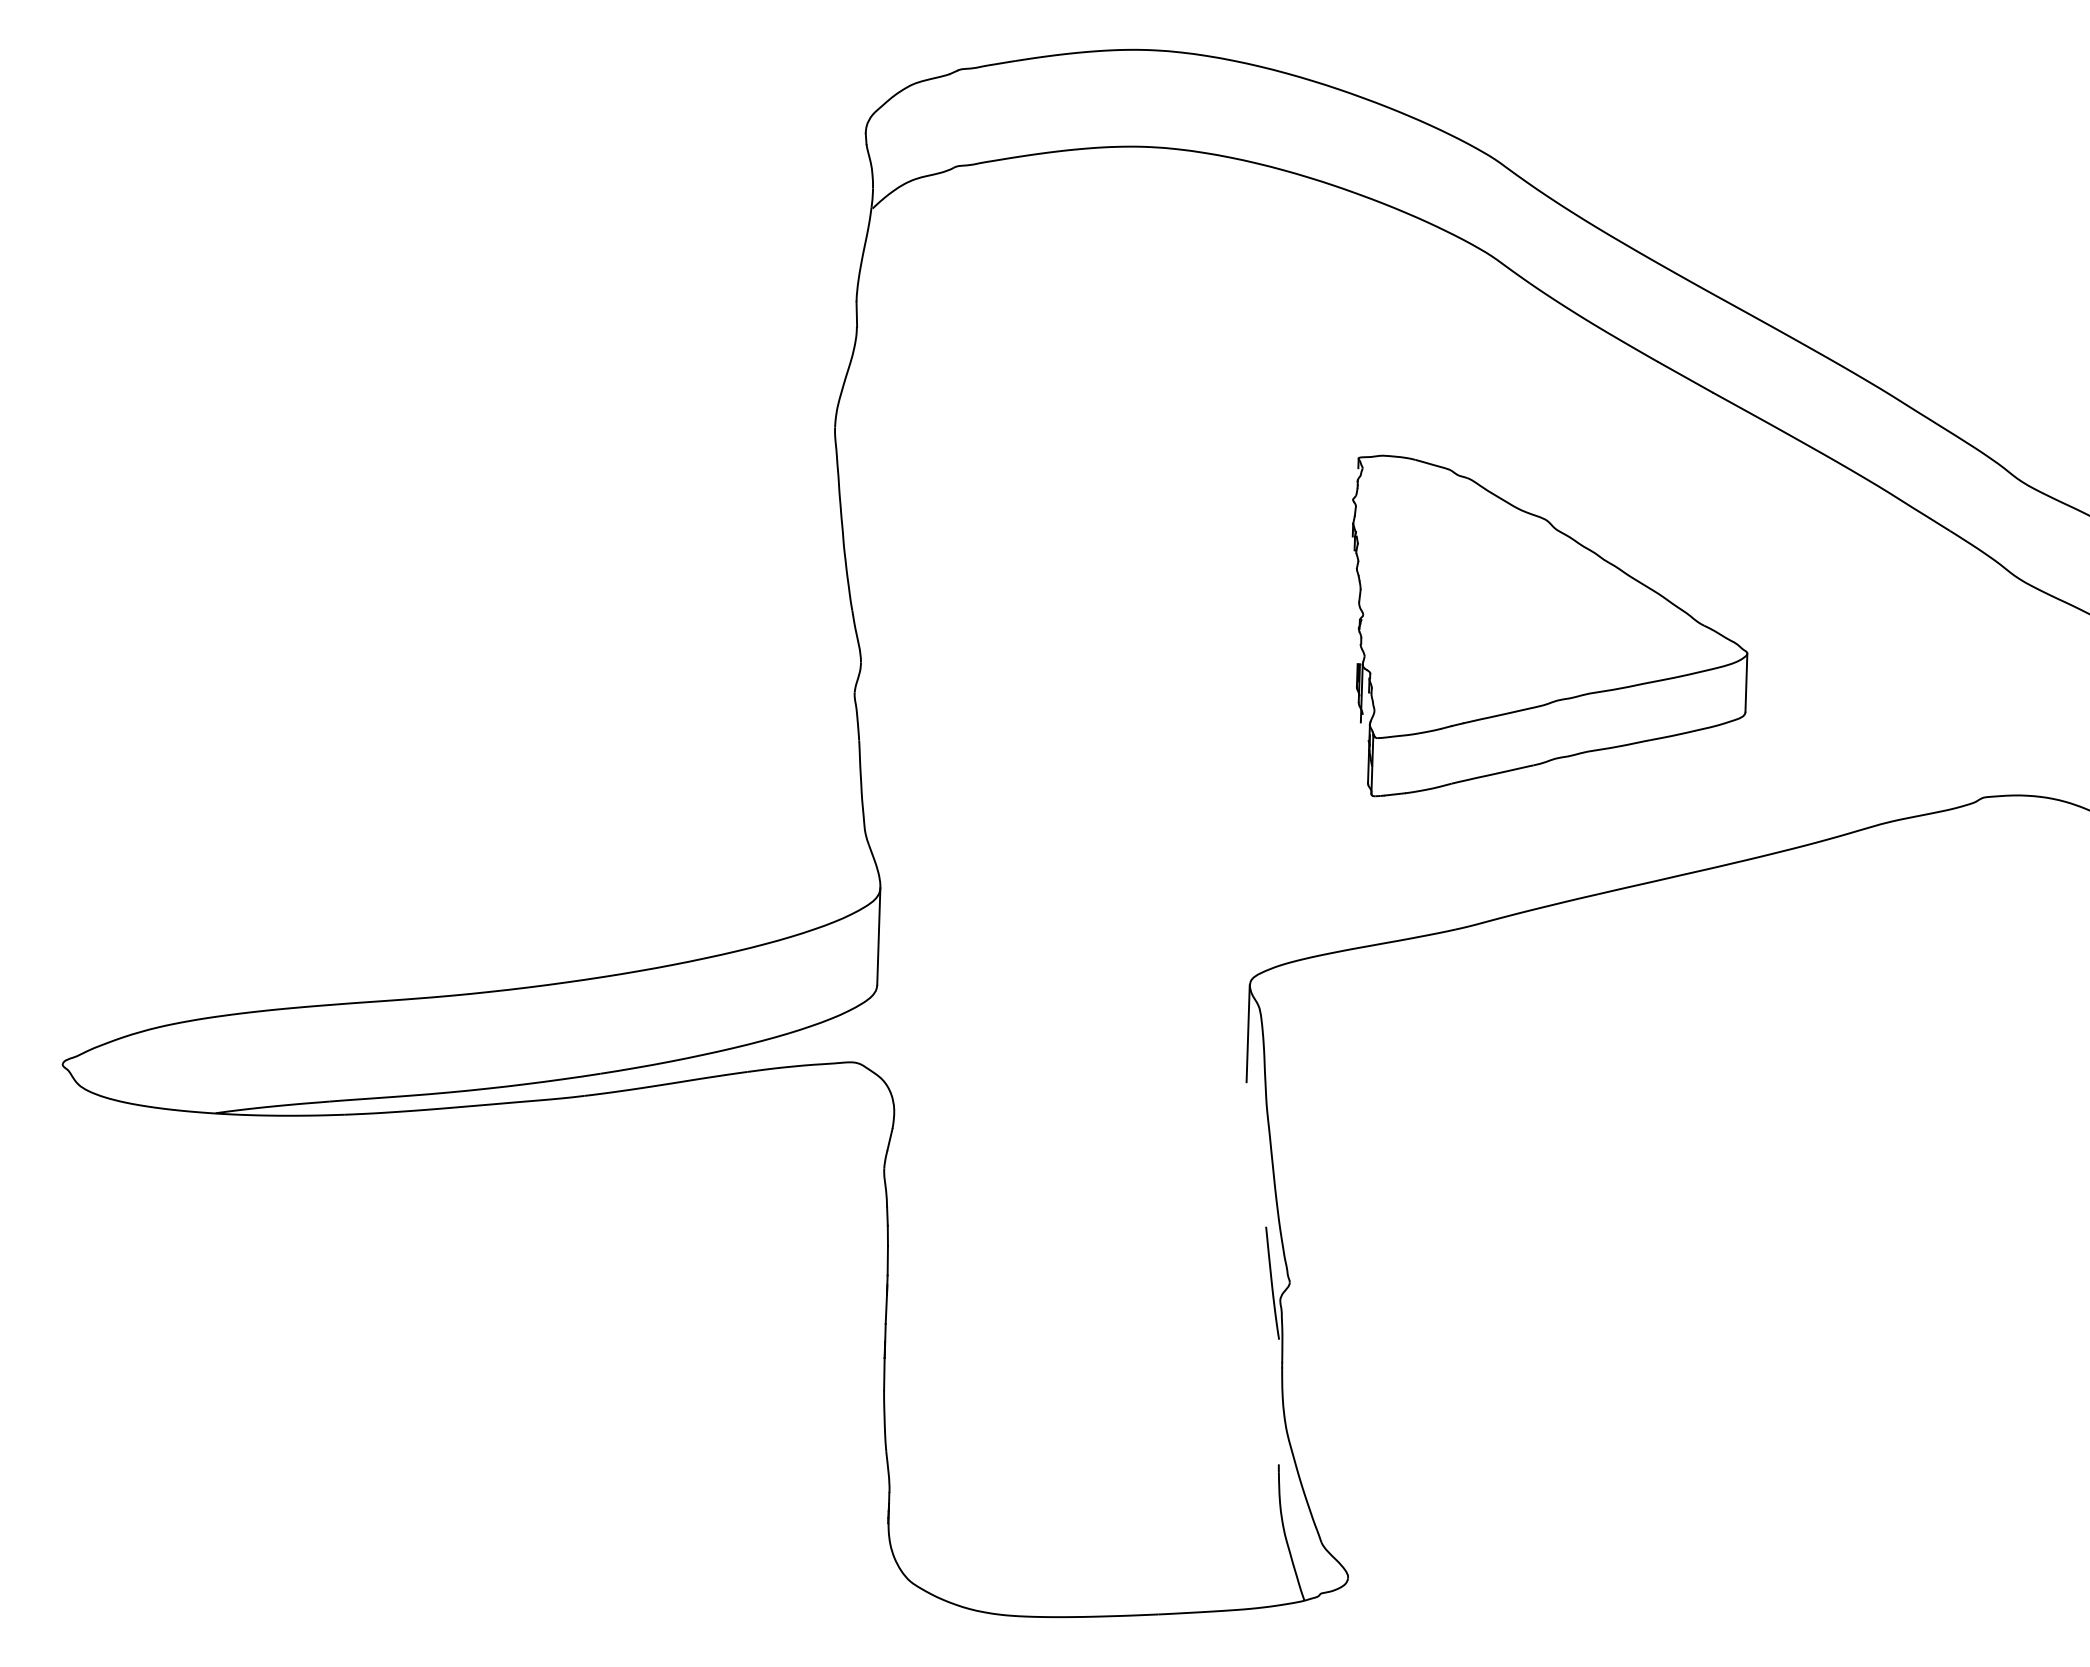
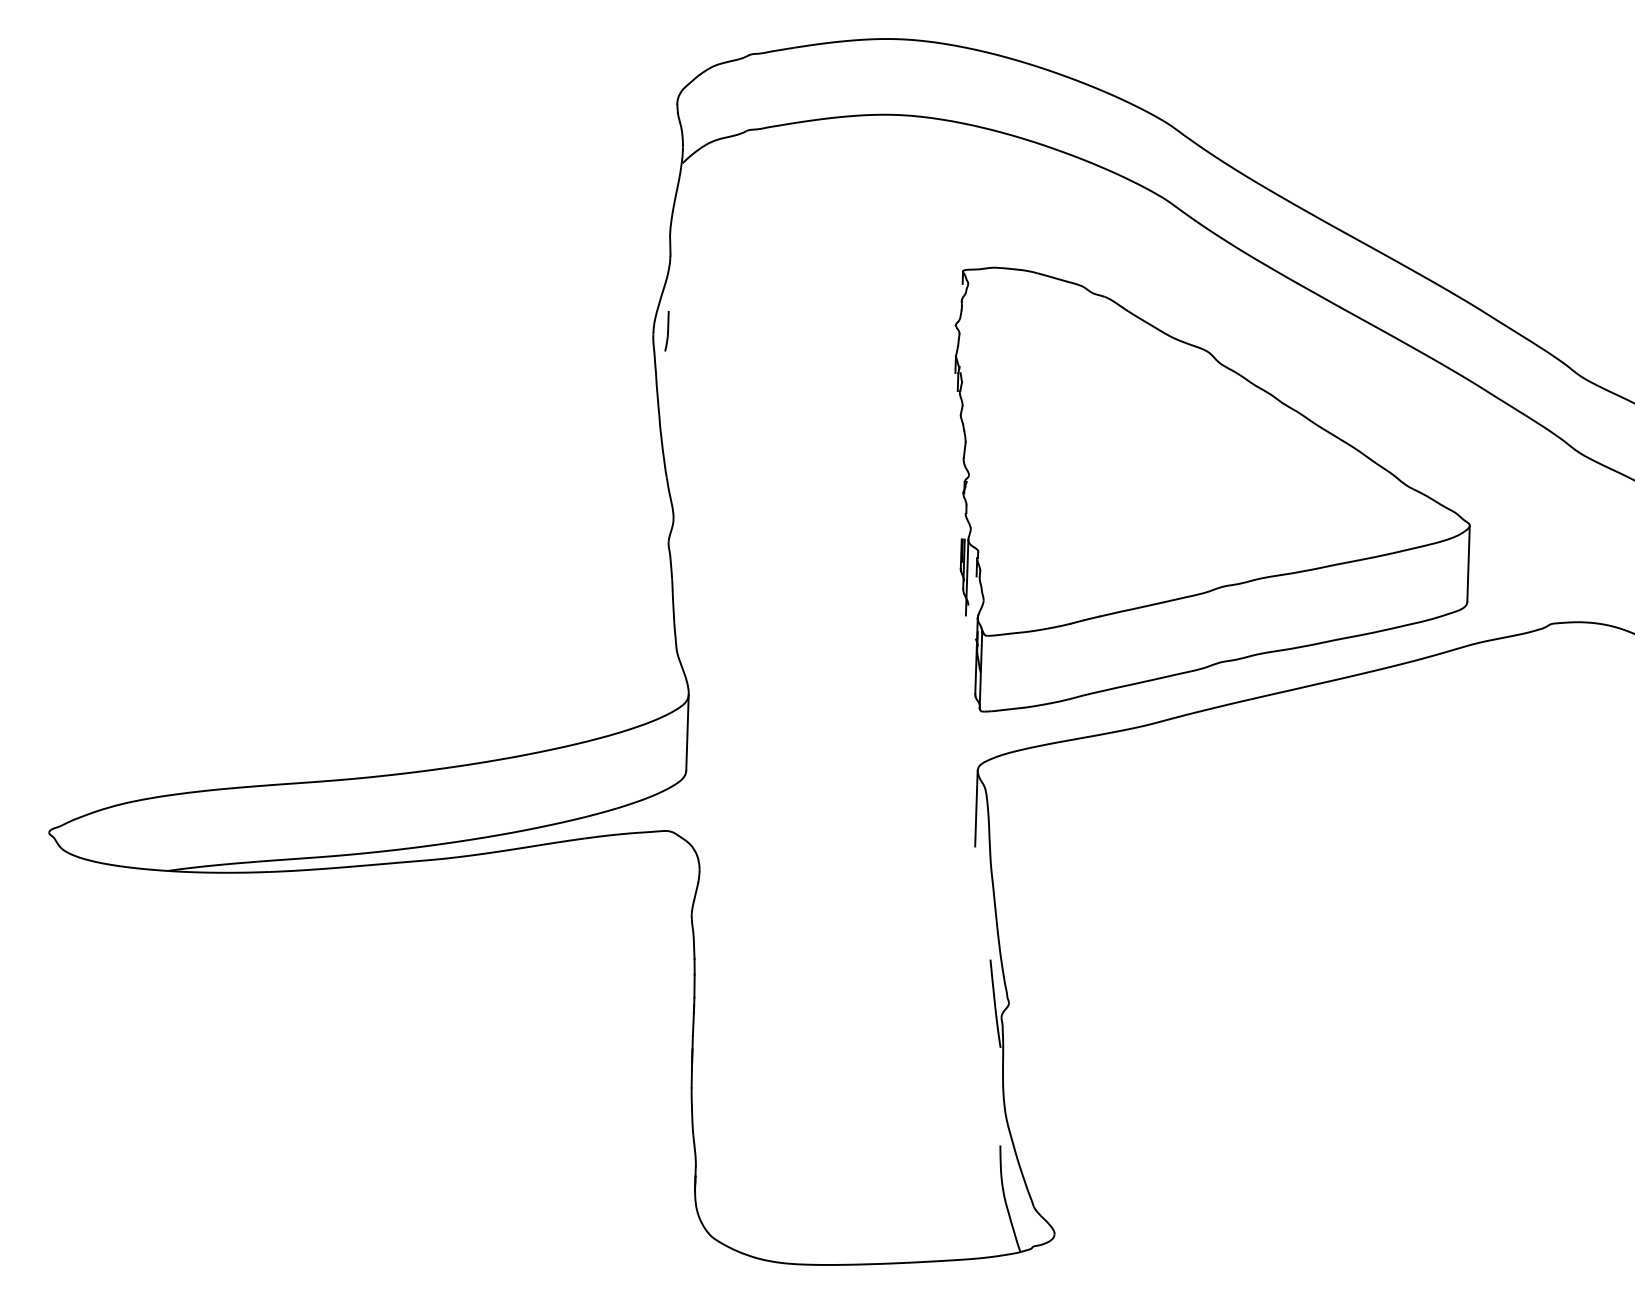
part: (852, 423) -> (666, 331), added
part: (1549, 625) -> (1212, 489), size x1.67

